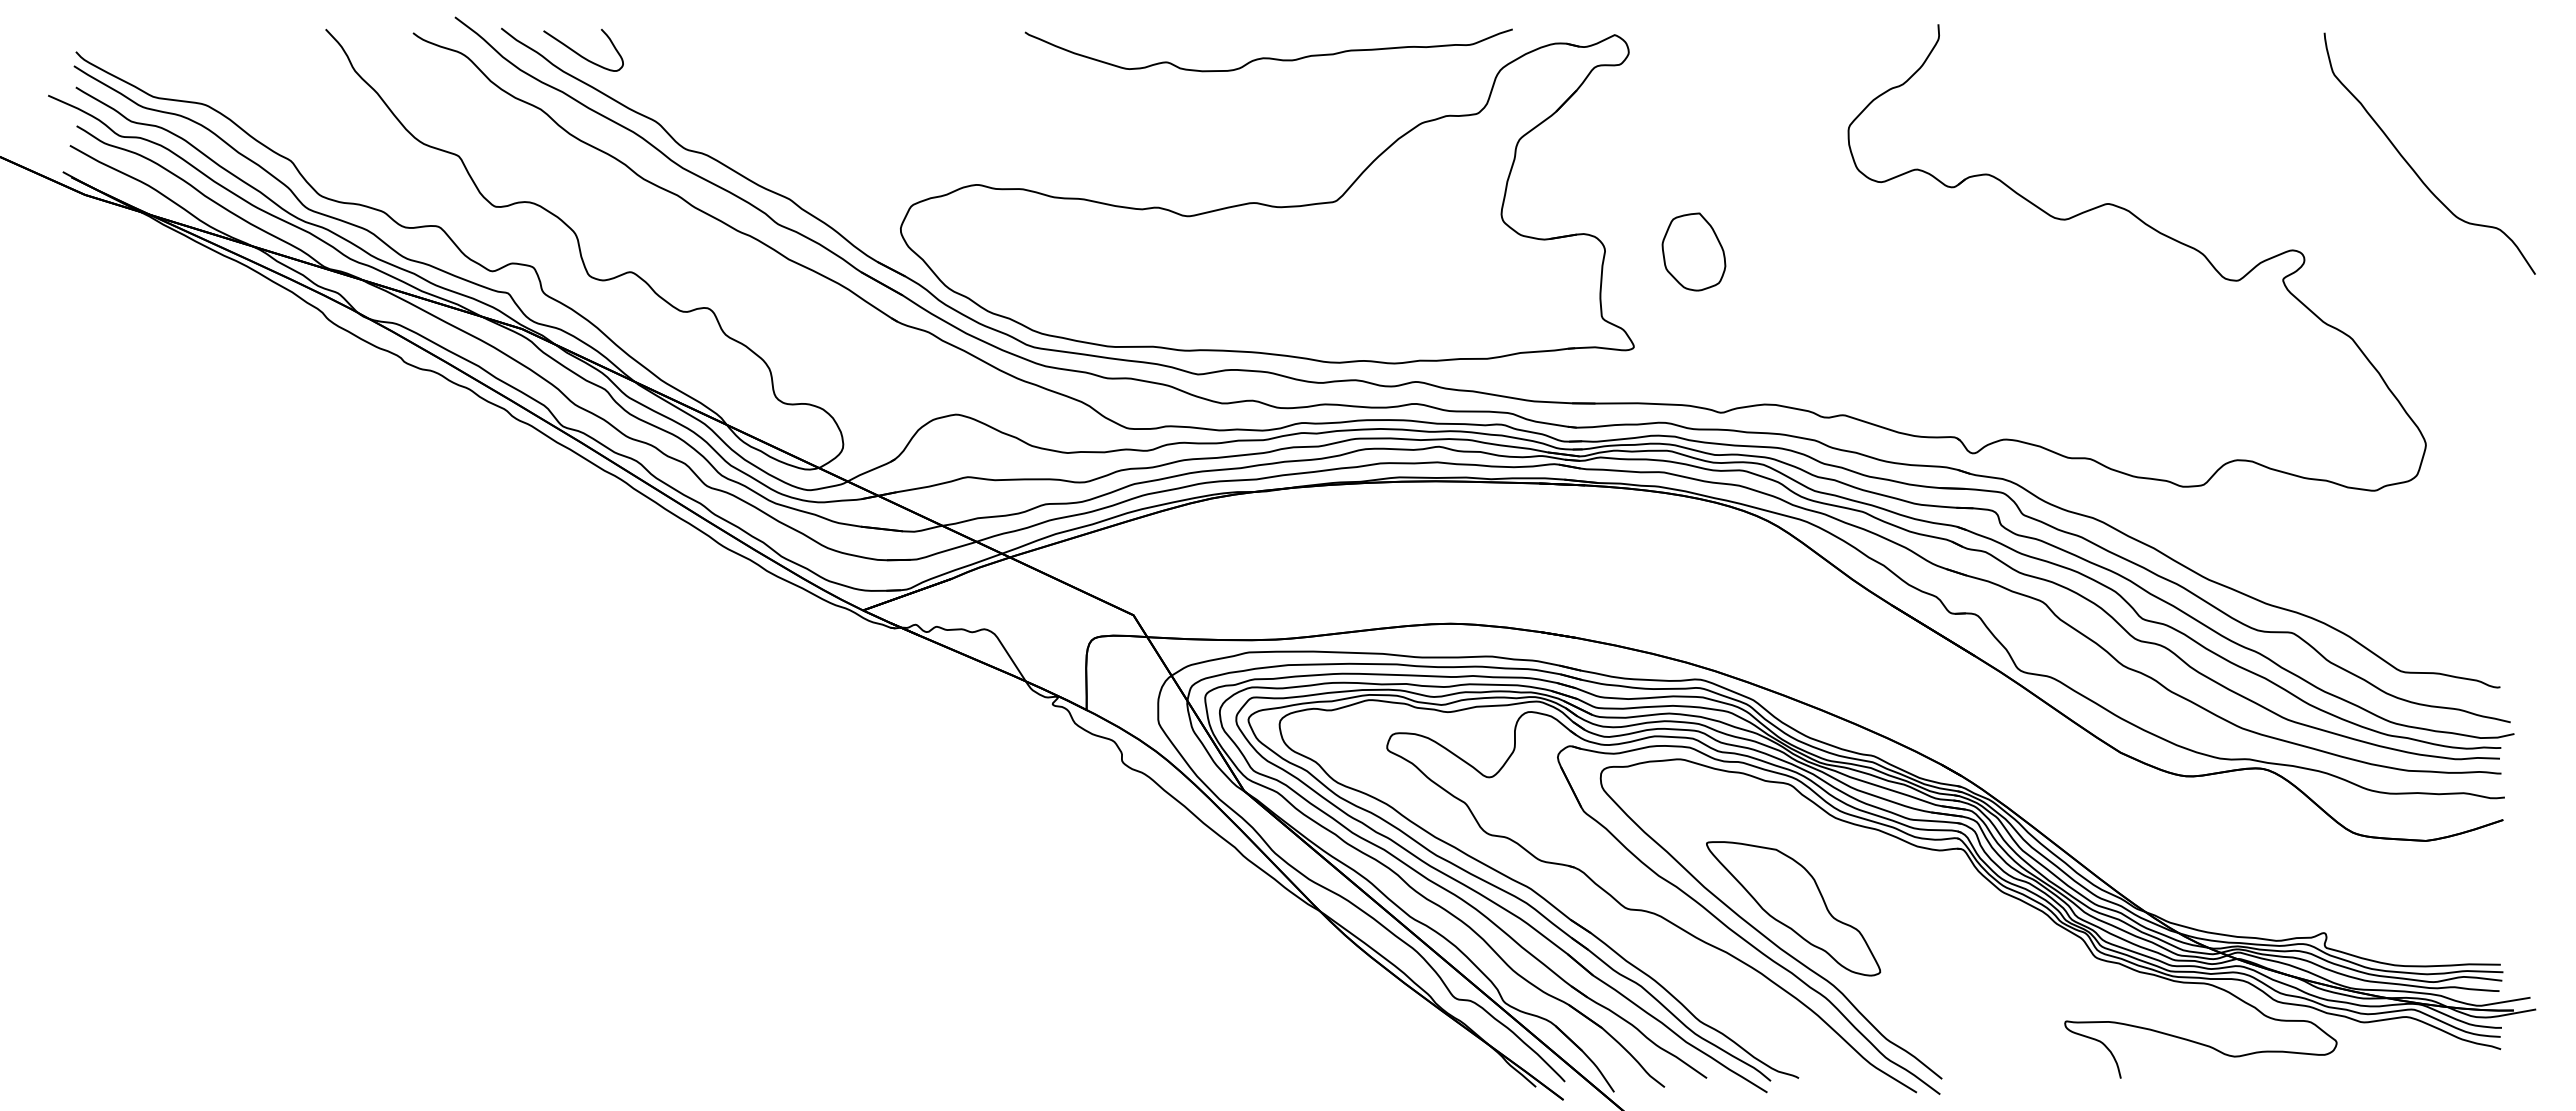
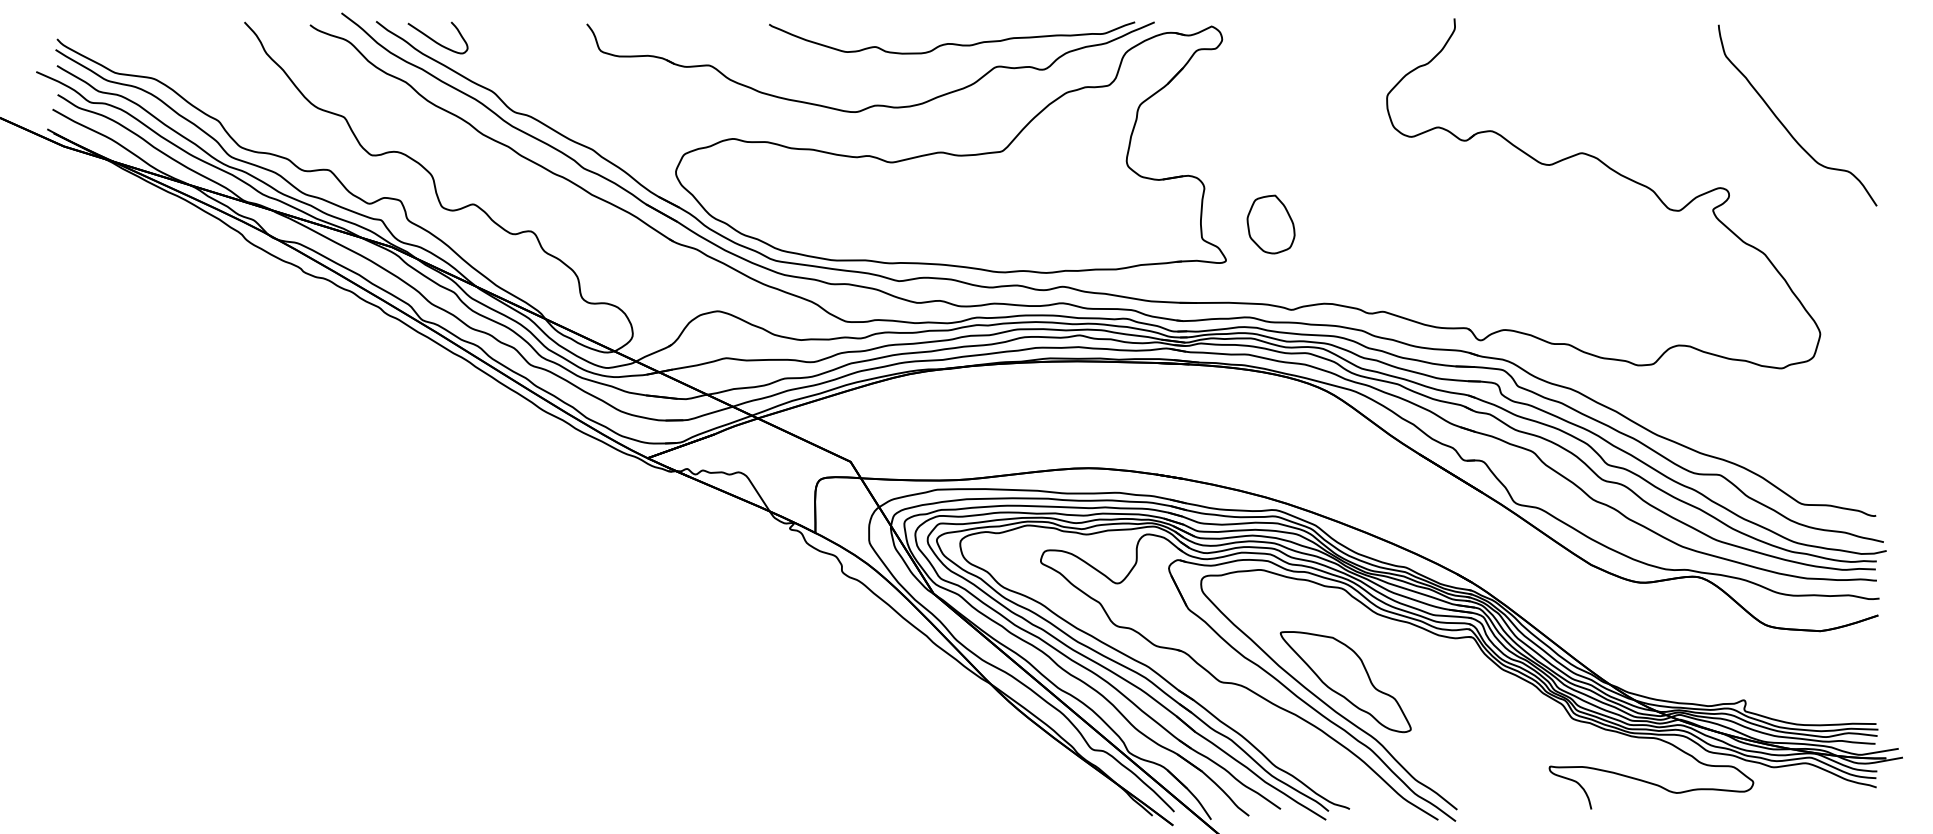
part: (1165, 139) -> (874, 104), added
curve: (2413, 168) -> (1785, 126), moved
part: (1693, 251) -> (1270, 224), moved

